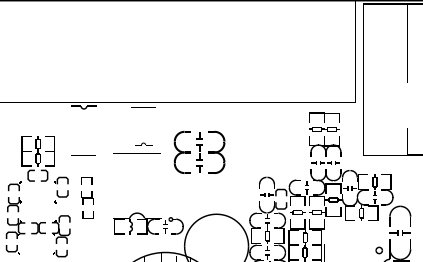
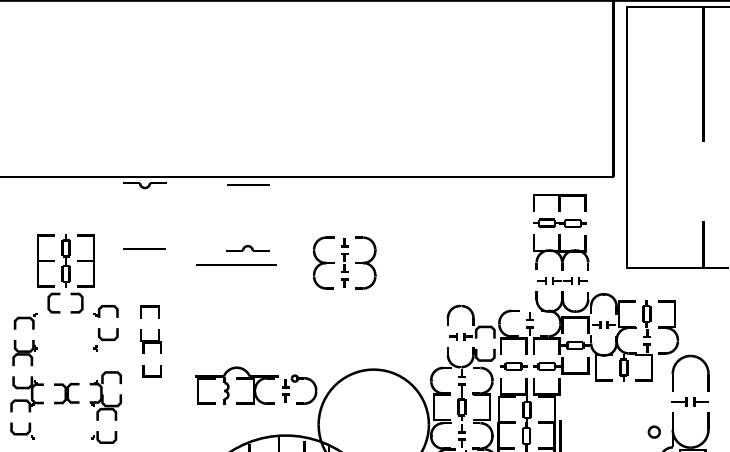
part: (143, 143) -> (247, 247), size x1.43
part: (199, 152) -> (344, 263), size x0.71
line: (83, 155) -> (144, 249), moved

